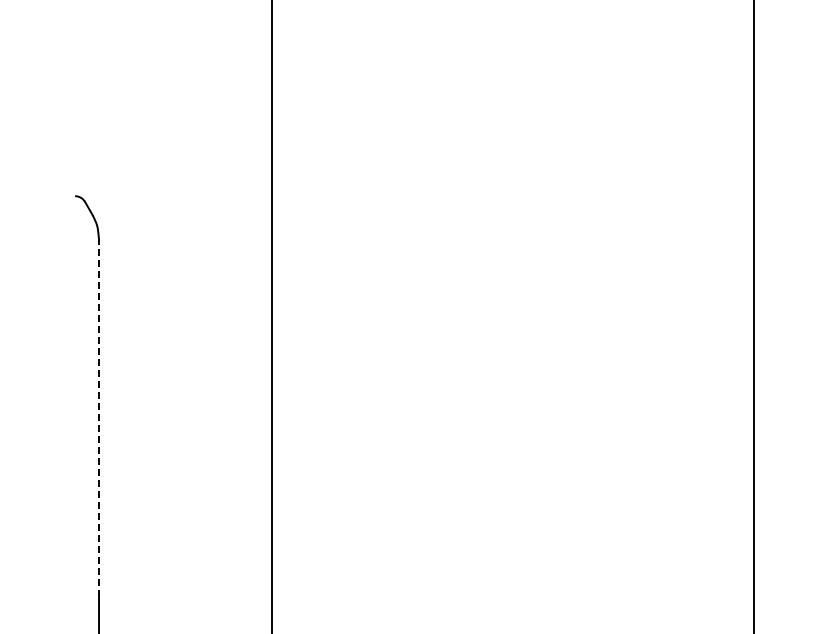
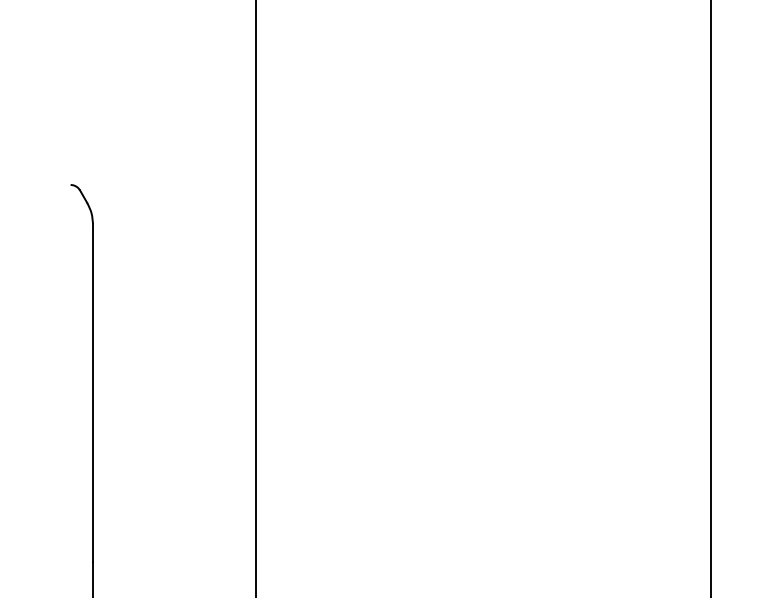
line: (98, 416) -> (92, 392), dashed -> solid

